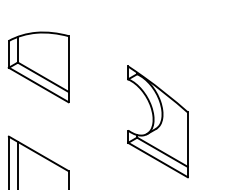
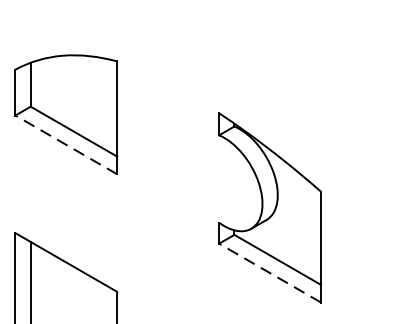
line: (38, 84) -> (65, 144), solid -> dashed
line: (157, 159) -> (269, 272), solid -> dashed

